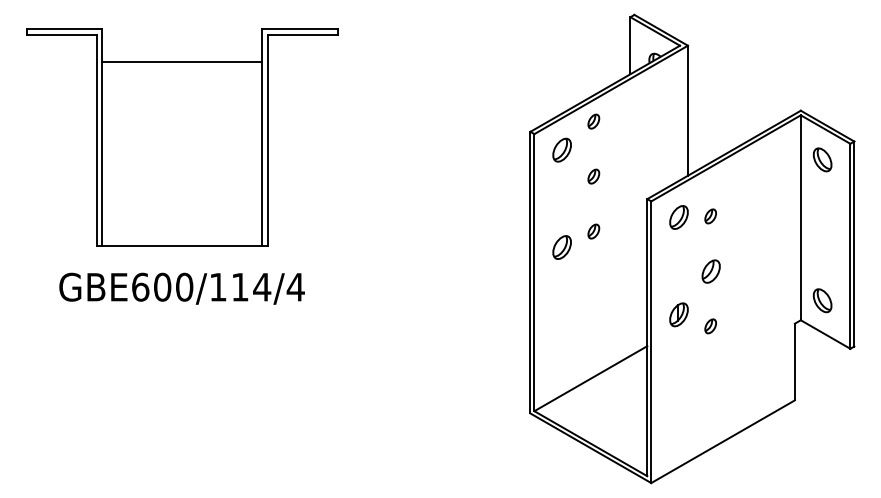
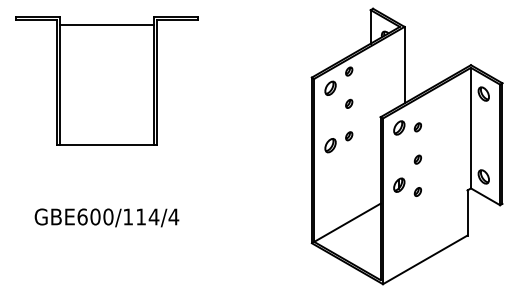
line: (181, 62) -> (106, 25), moved
part: (709, 271) -> (417, 159), size x0.62
text: (181, 288) -> (106, 217), moved

